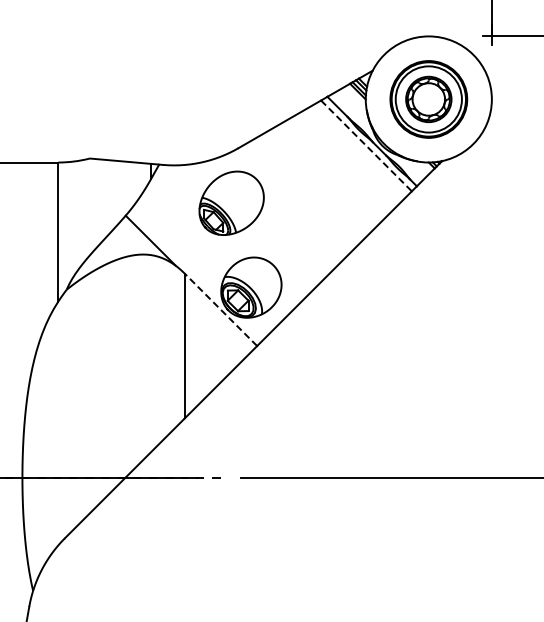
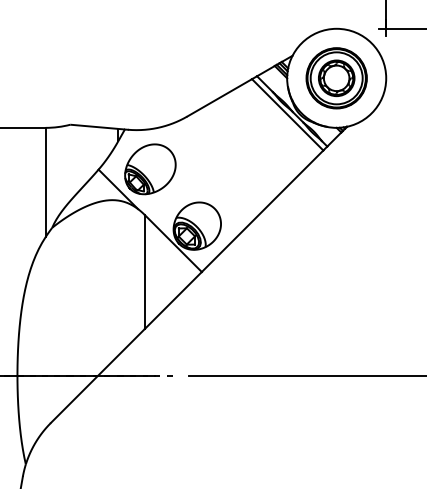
line: (366, 146) -> (287, 115), dashed -> solid
part: (231, 202) -> (150, 168), moved
line: (220, 309) -> (173, 243), dashed -> solid

